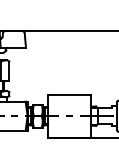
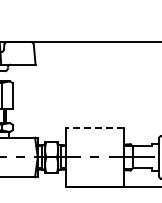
line: (69, 94) -> (94, 128), solid -> dashed

